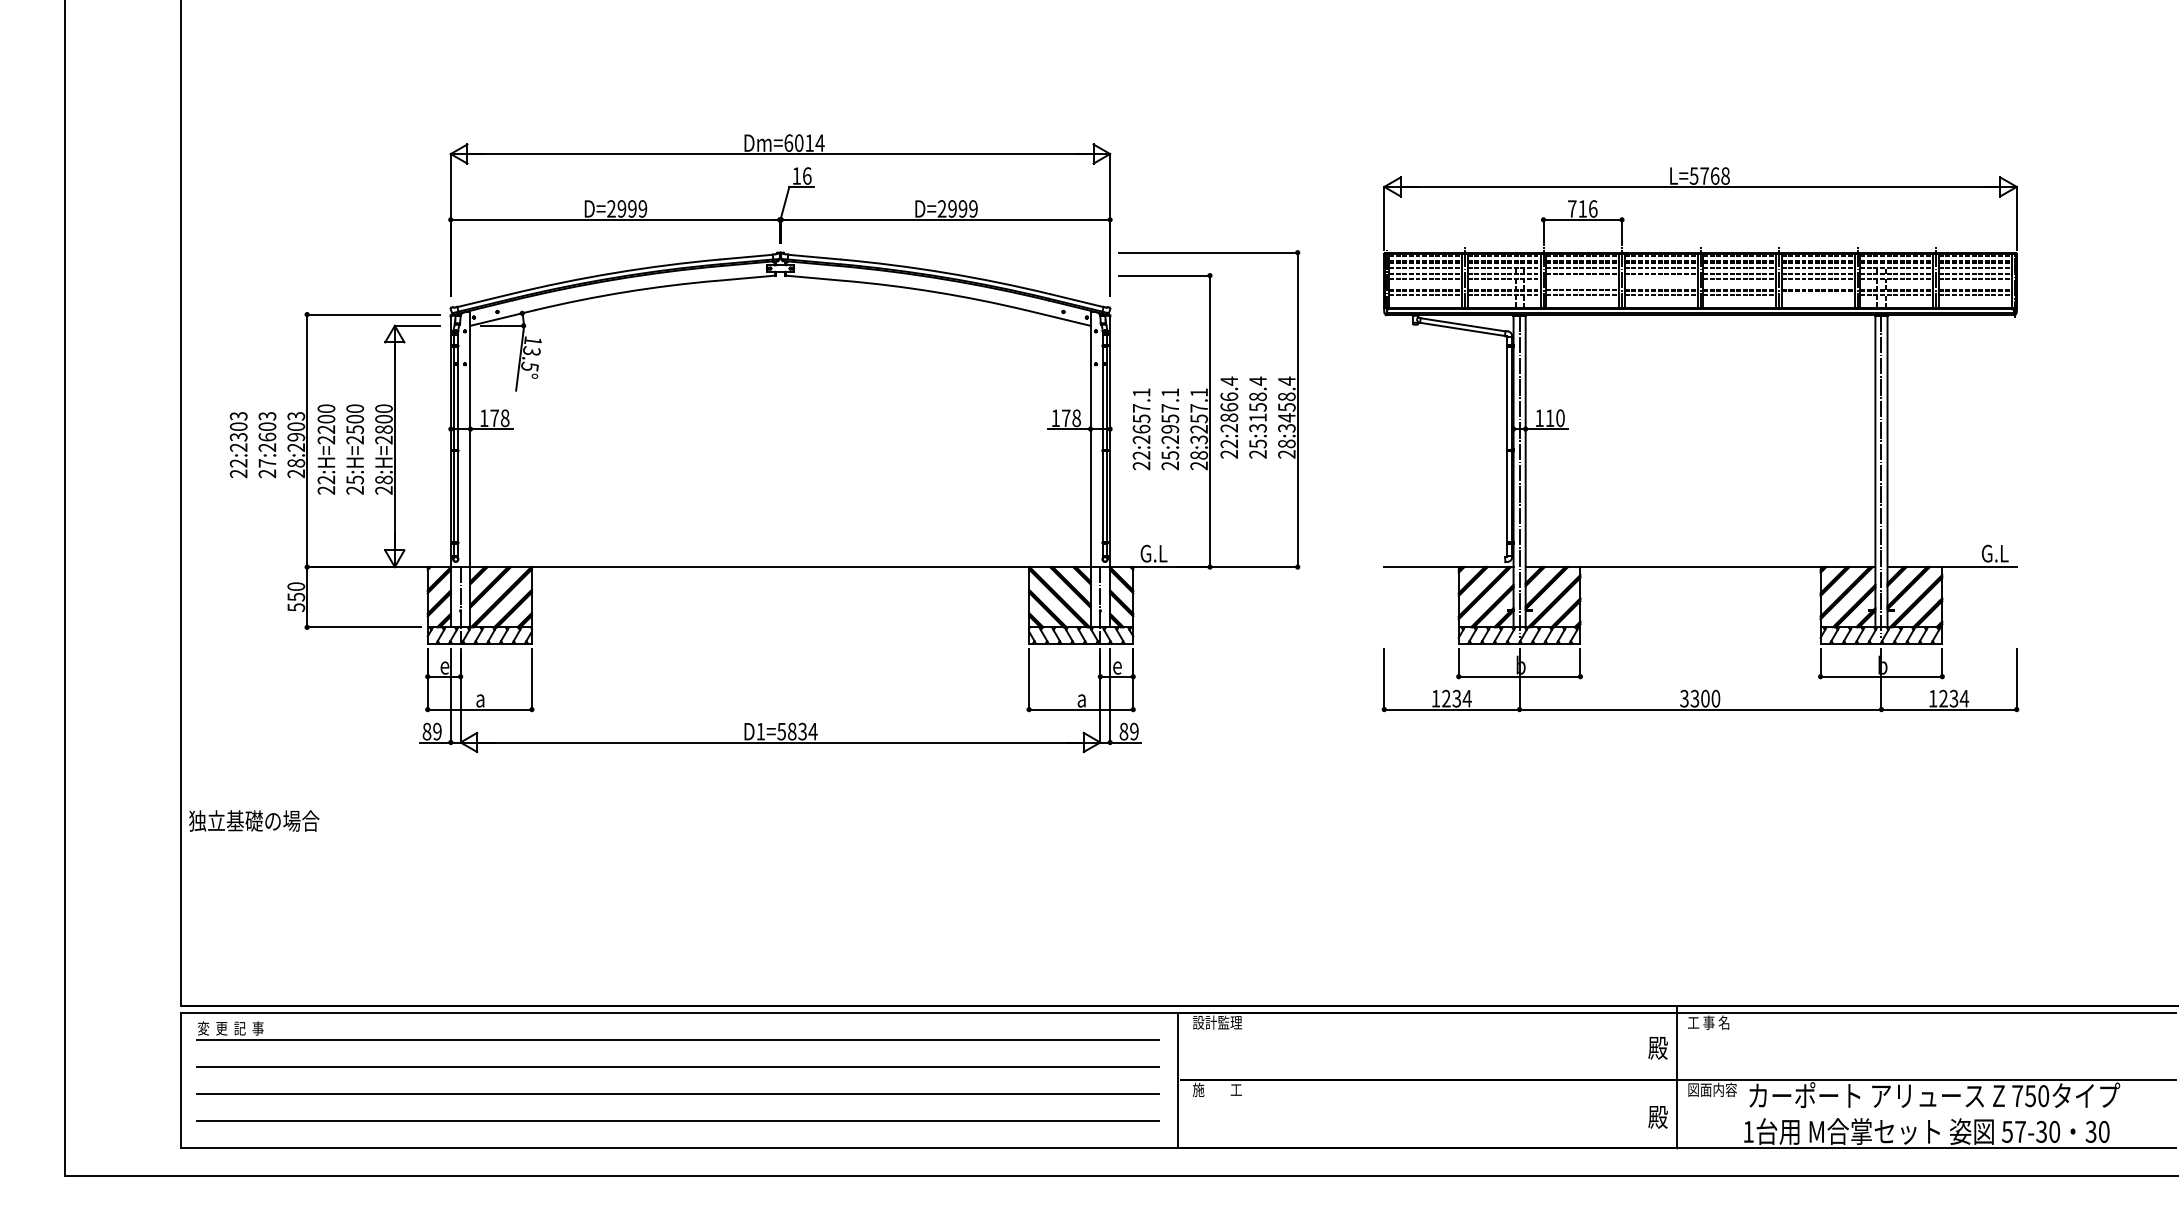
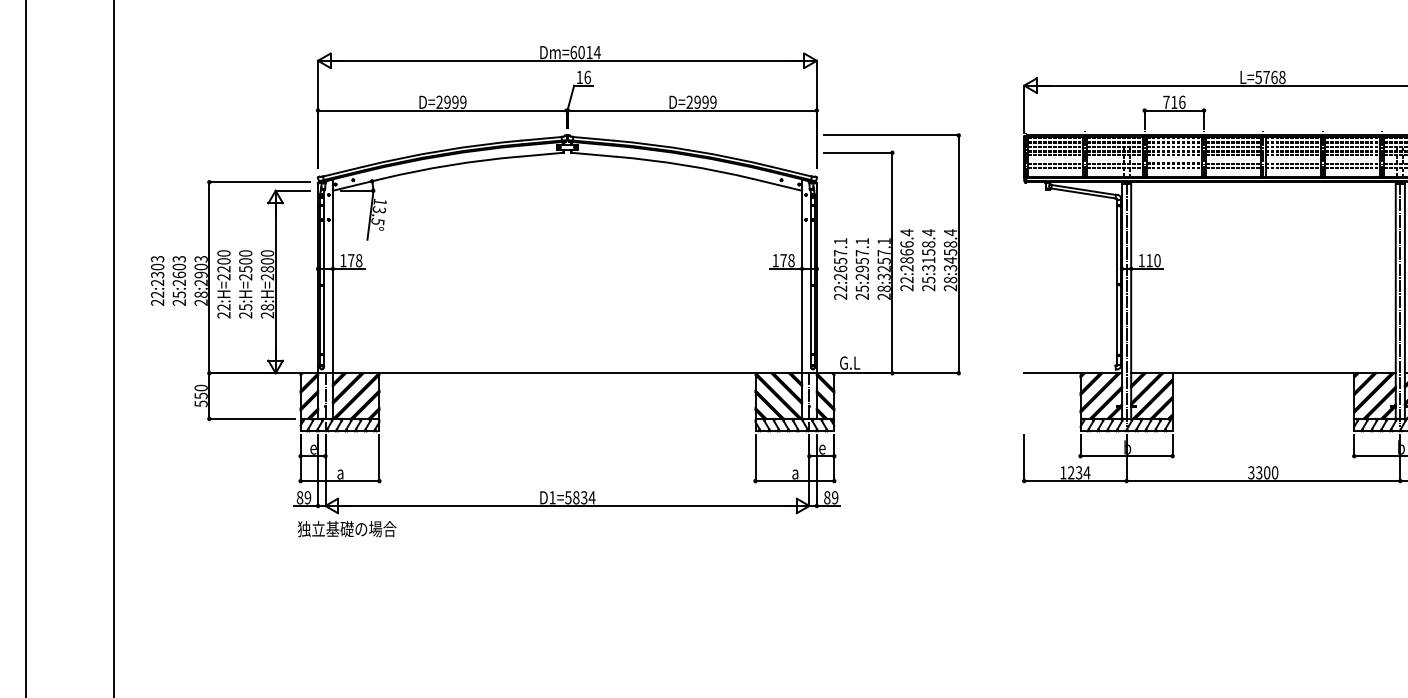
line: (1582, 279) -> (1174, 155), added
line: (1660, 279) -> (1233, 155), added
line: (1817, 295) -> (1351, 167), added
text: (267, 463) -> (179, 294), 27:2603 -> 25:2603
text: (254, 820) -> (347, 528), moved

